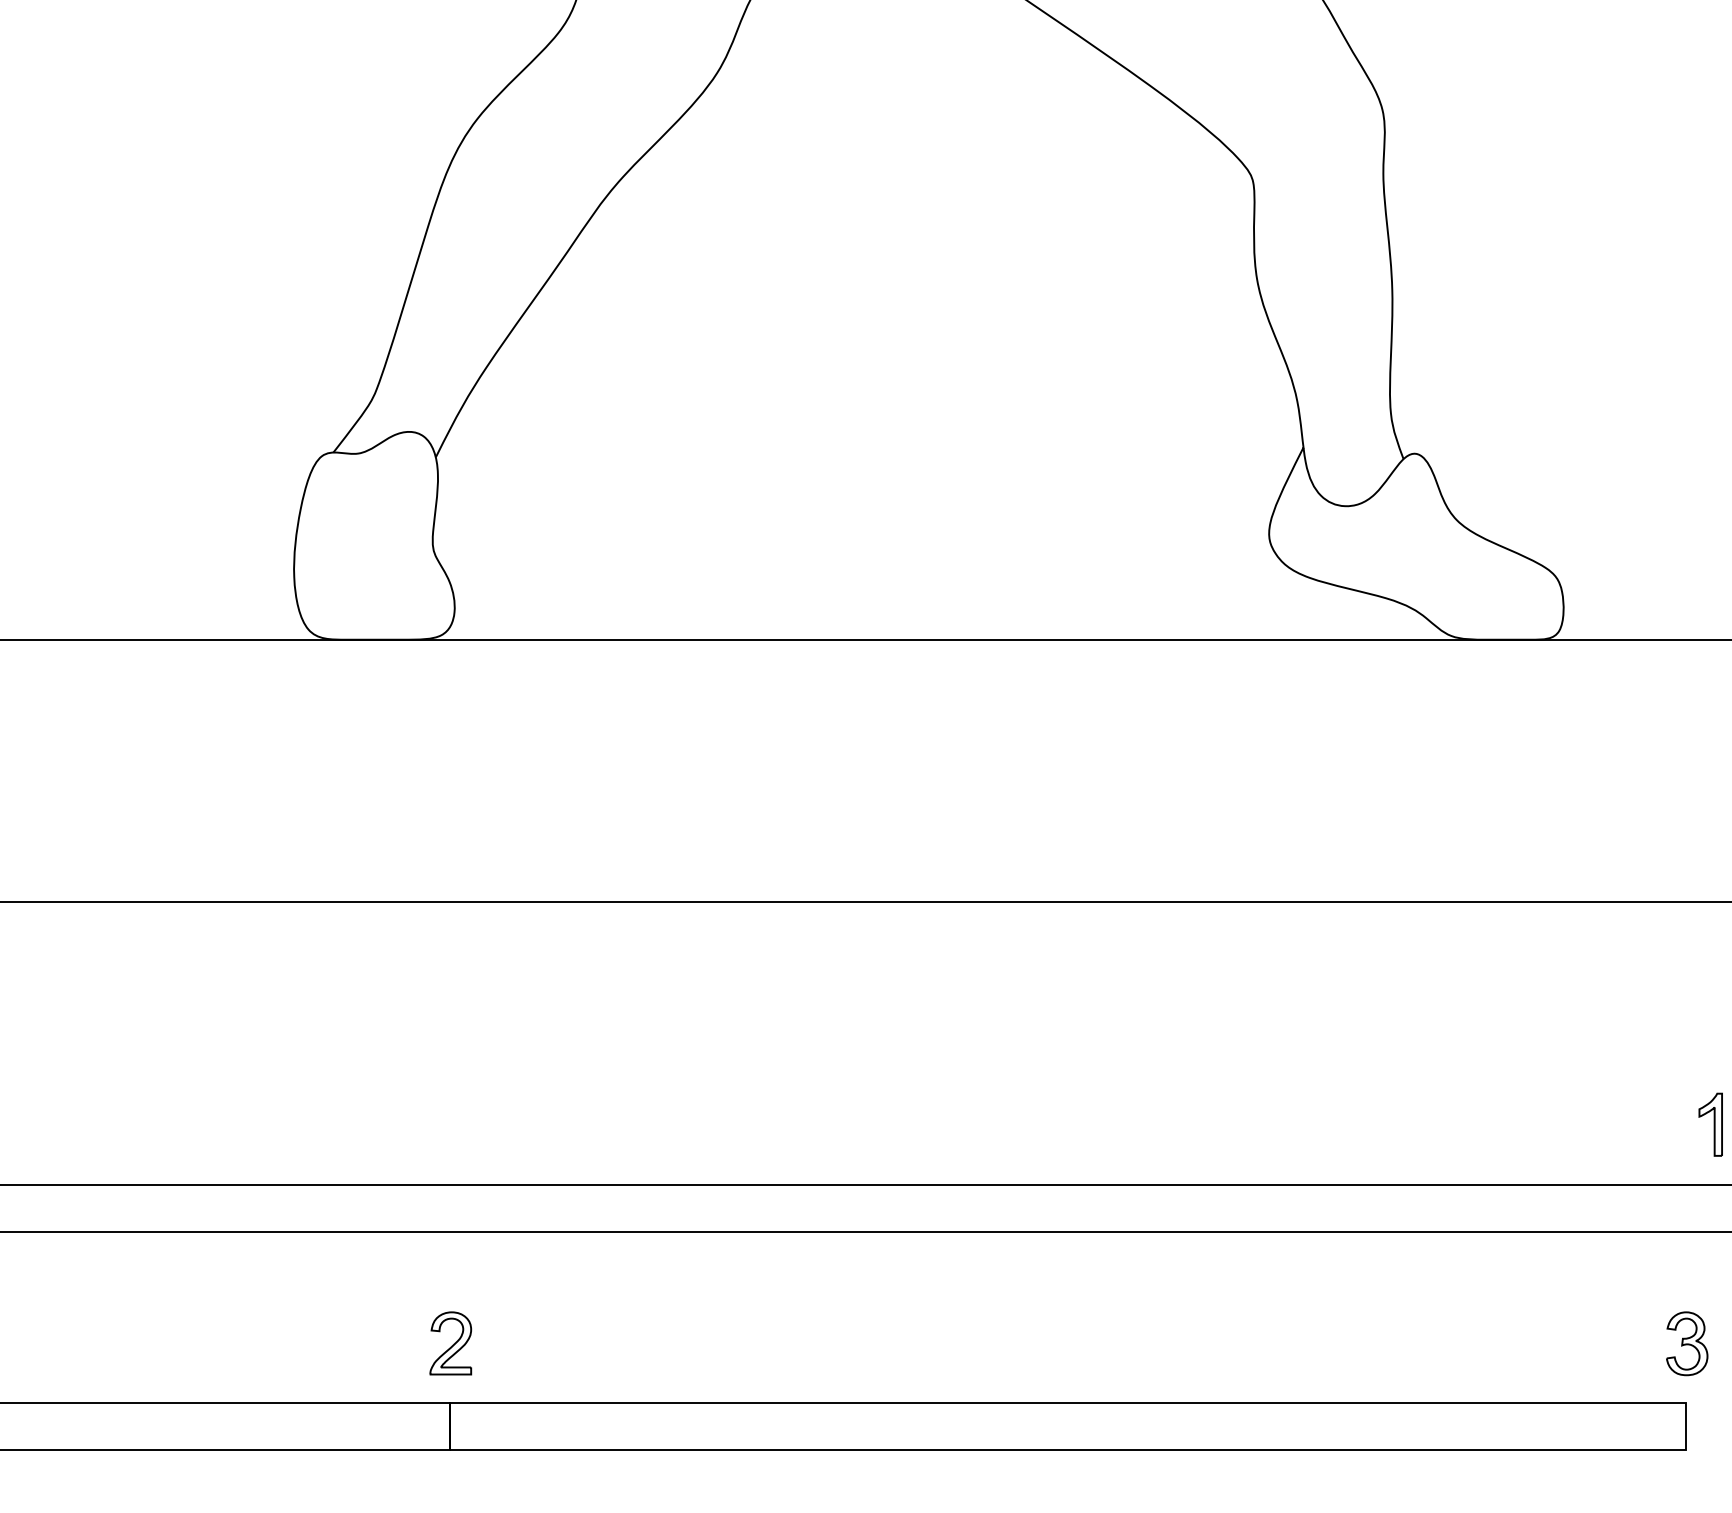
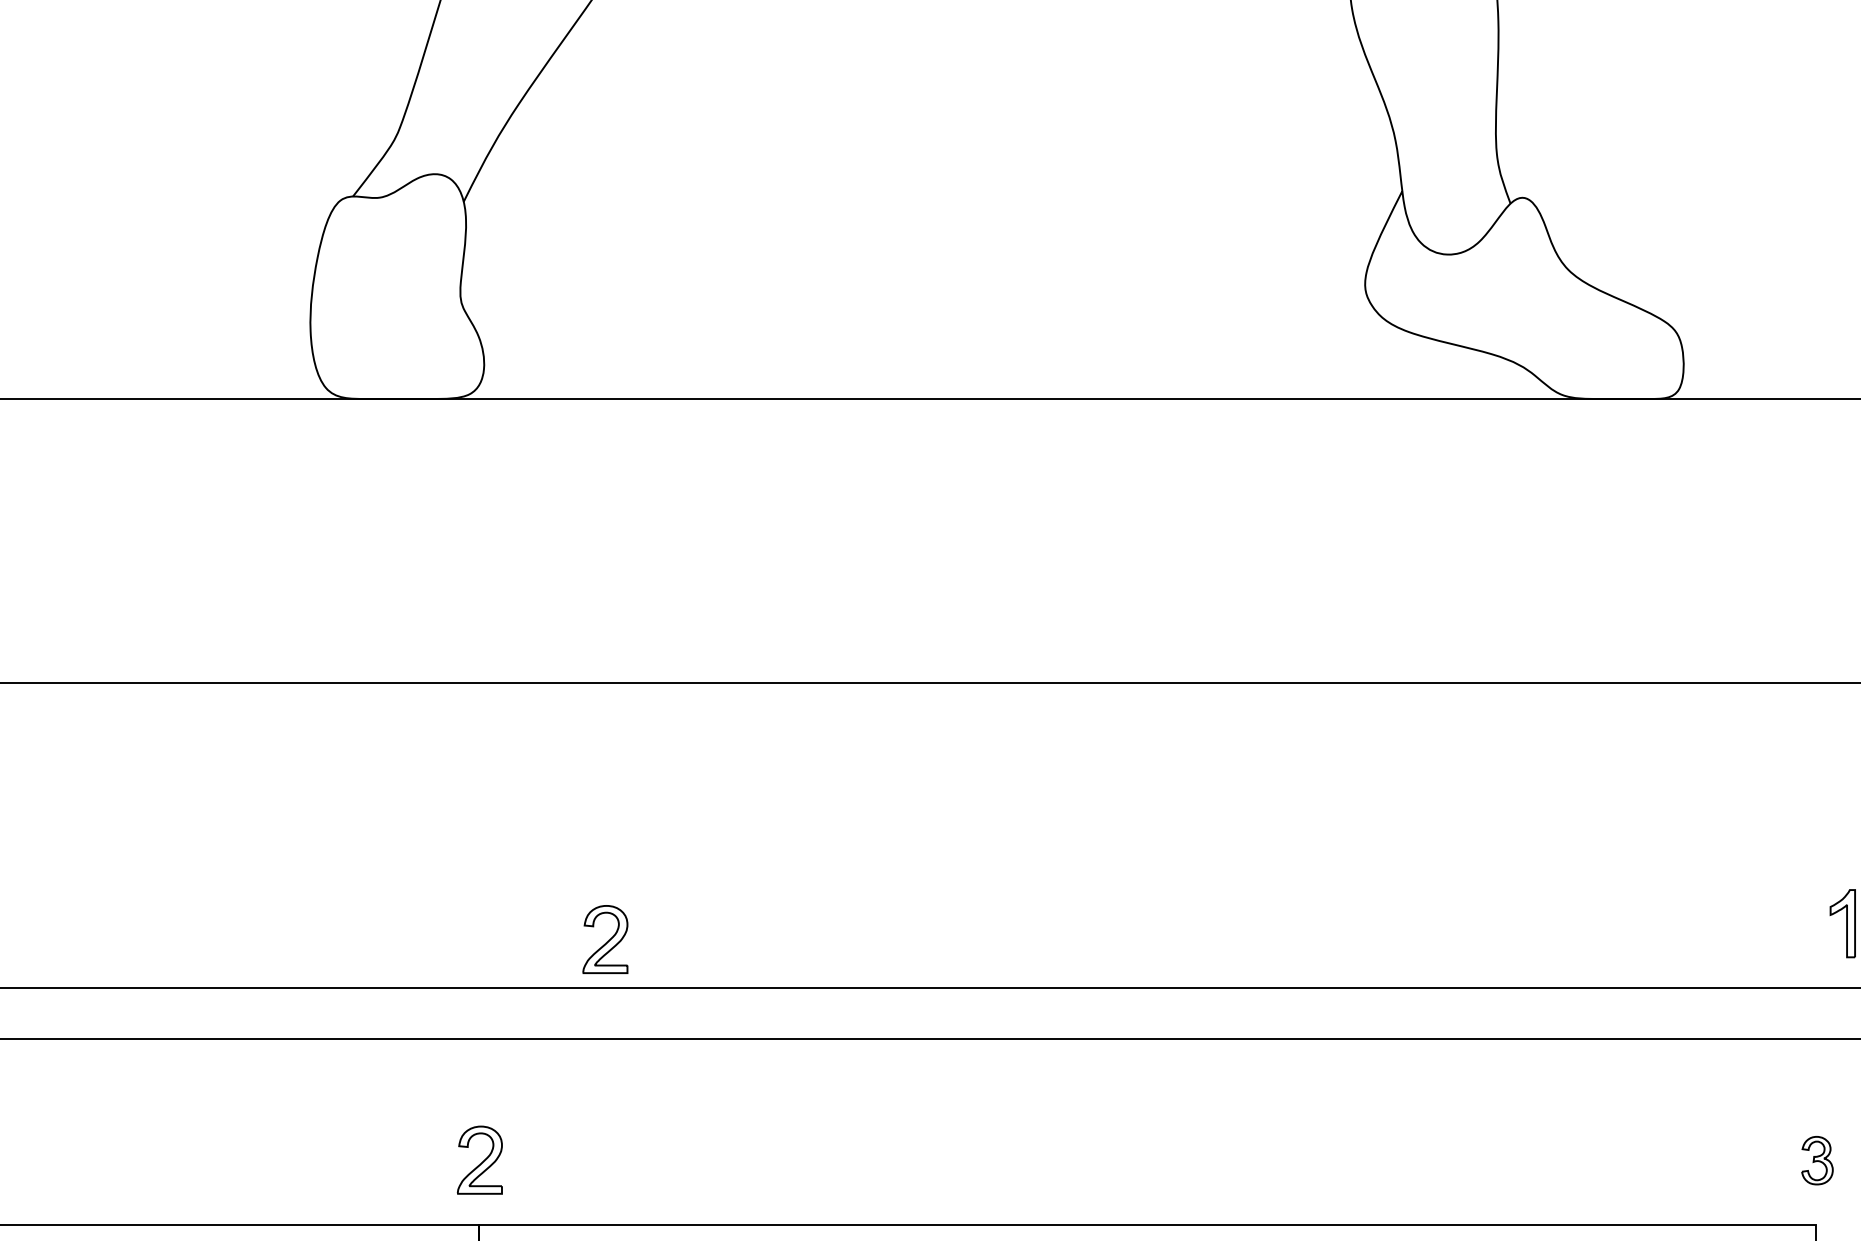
part: (566, 1139) -> (605, 939), added
part: (1687, 1343) -> (1817, 1160), size x0.7

